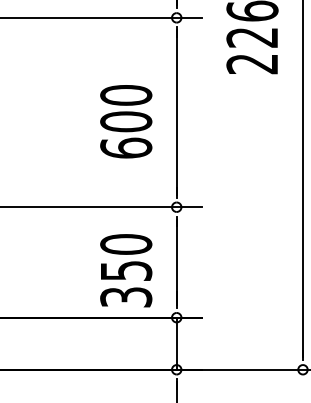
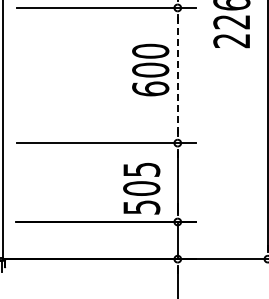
line: (176, 112) -> (177, 75), solid -> dashed
text: (125, 120) -> (150, 69), moved
text: (125, 269) -> (141, 187), 350 -> 505

